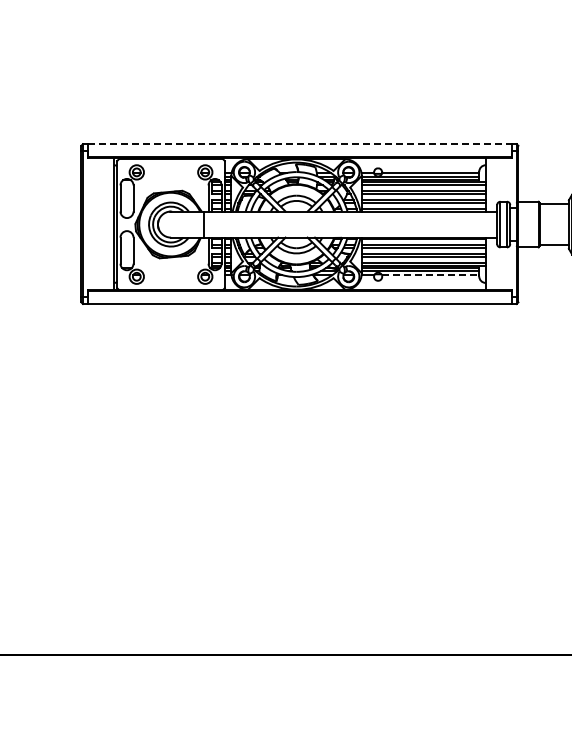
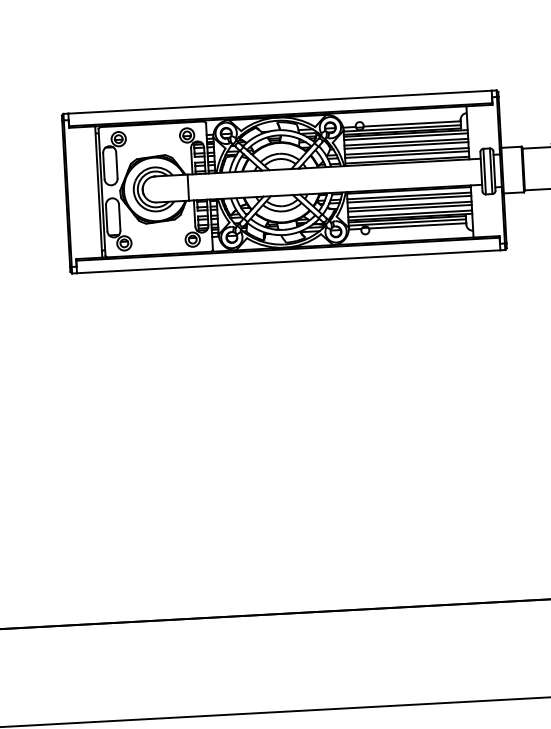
line: (299, 144) -> (279, 102), dashed -> solid
line: (430, 275) -> (417, 226), dashed -> solid

